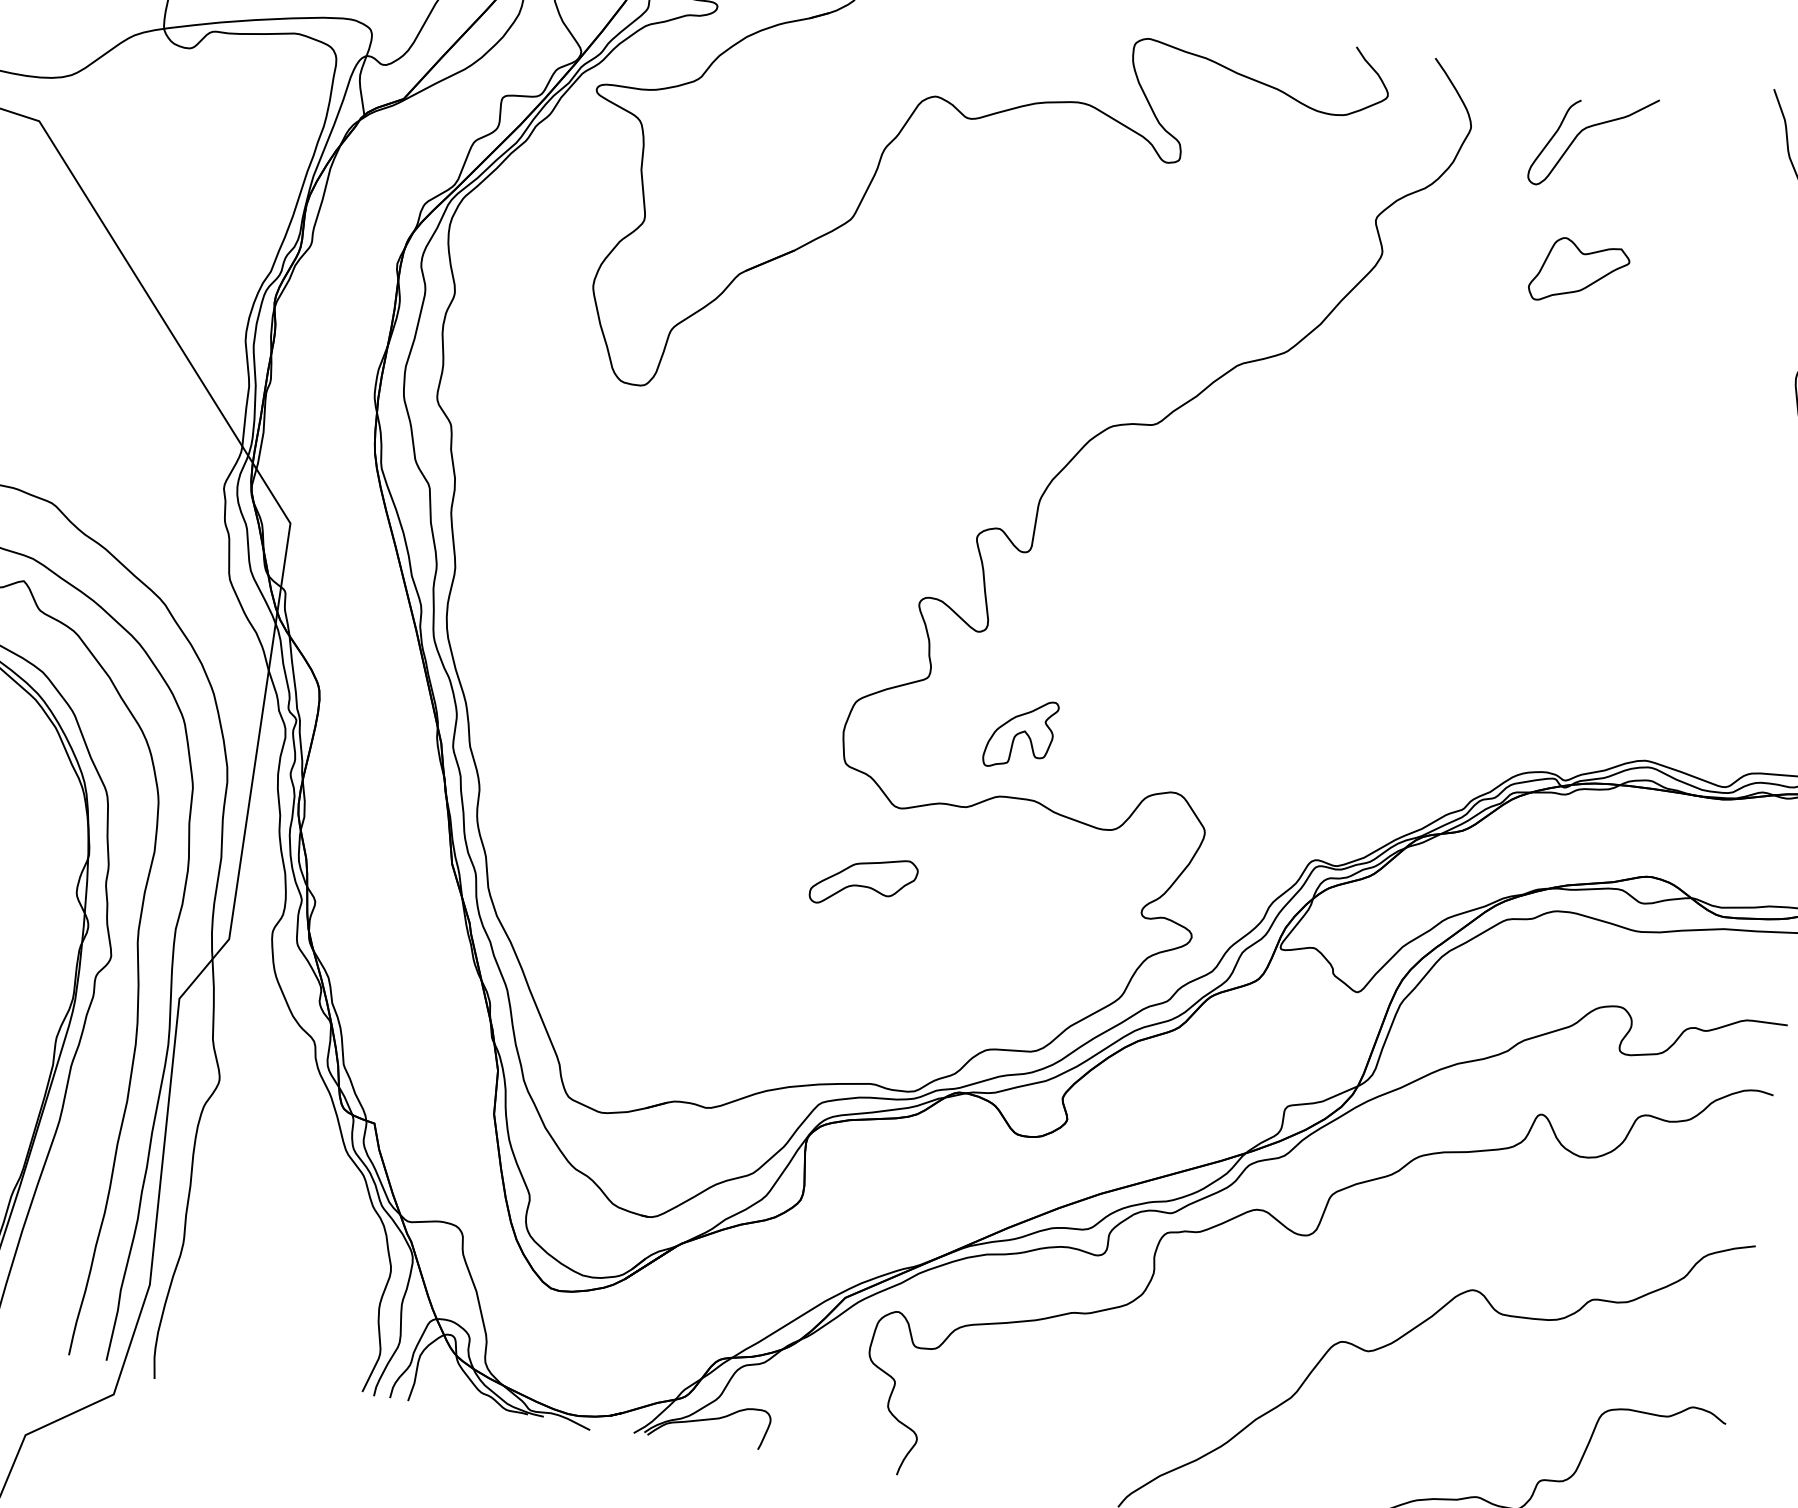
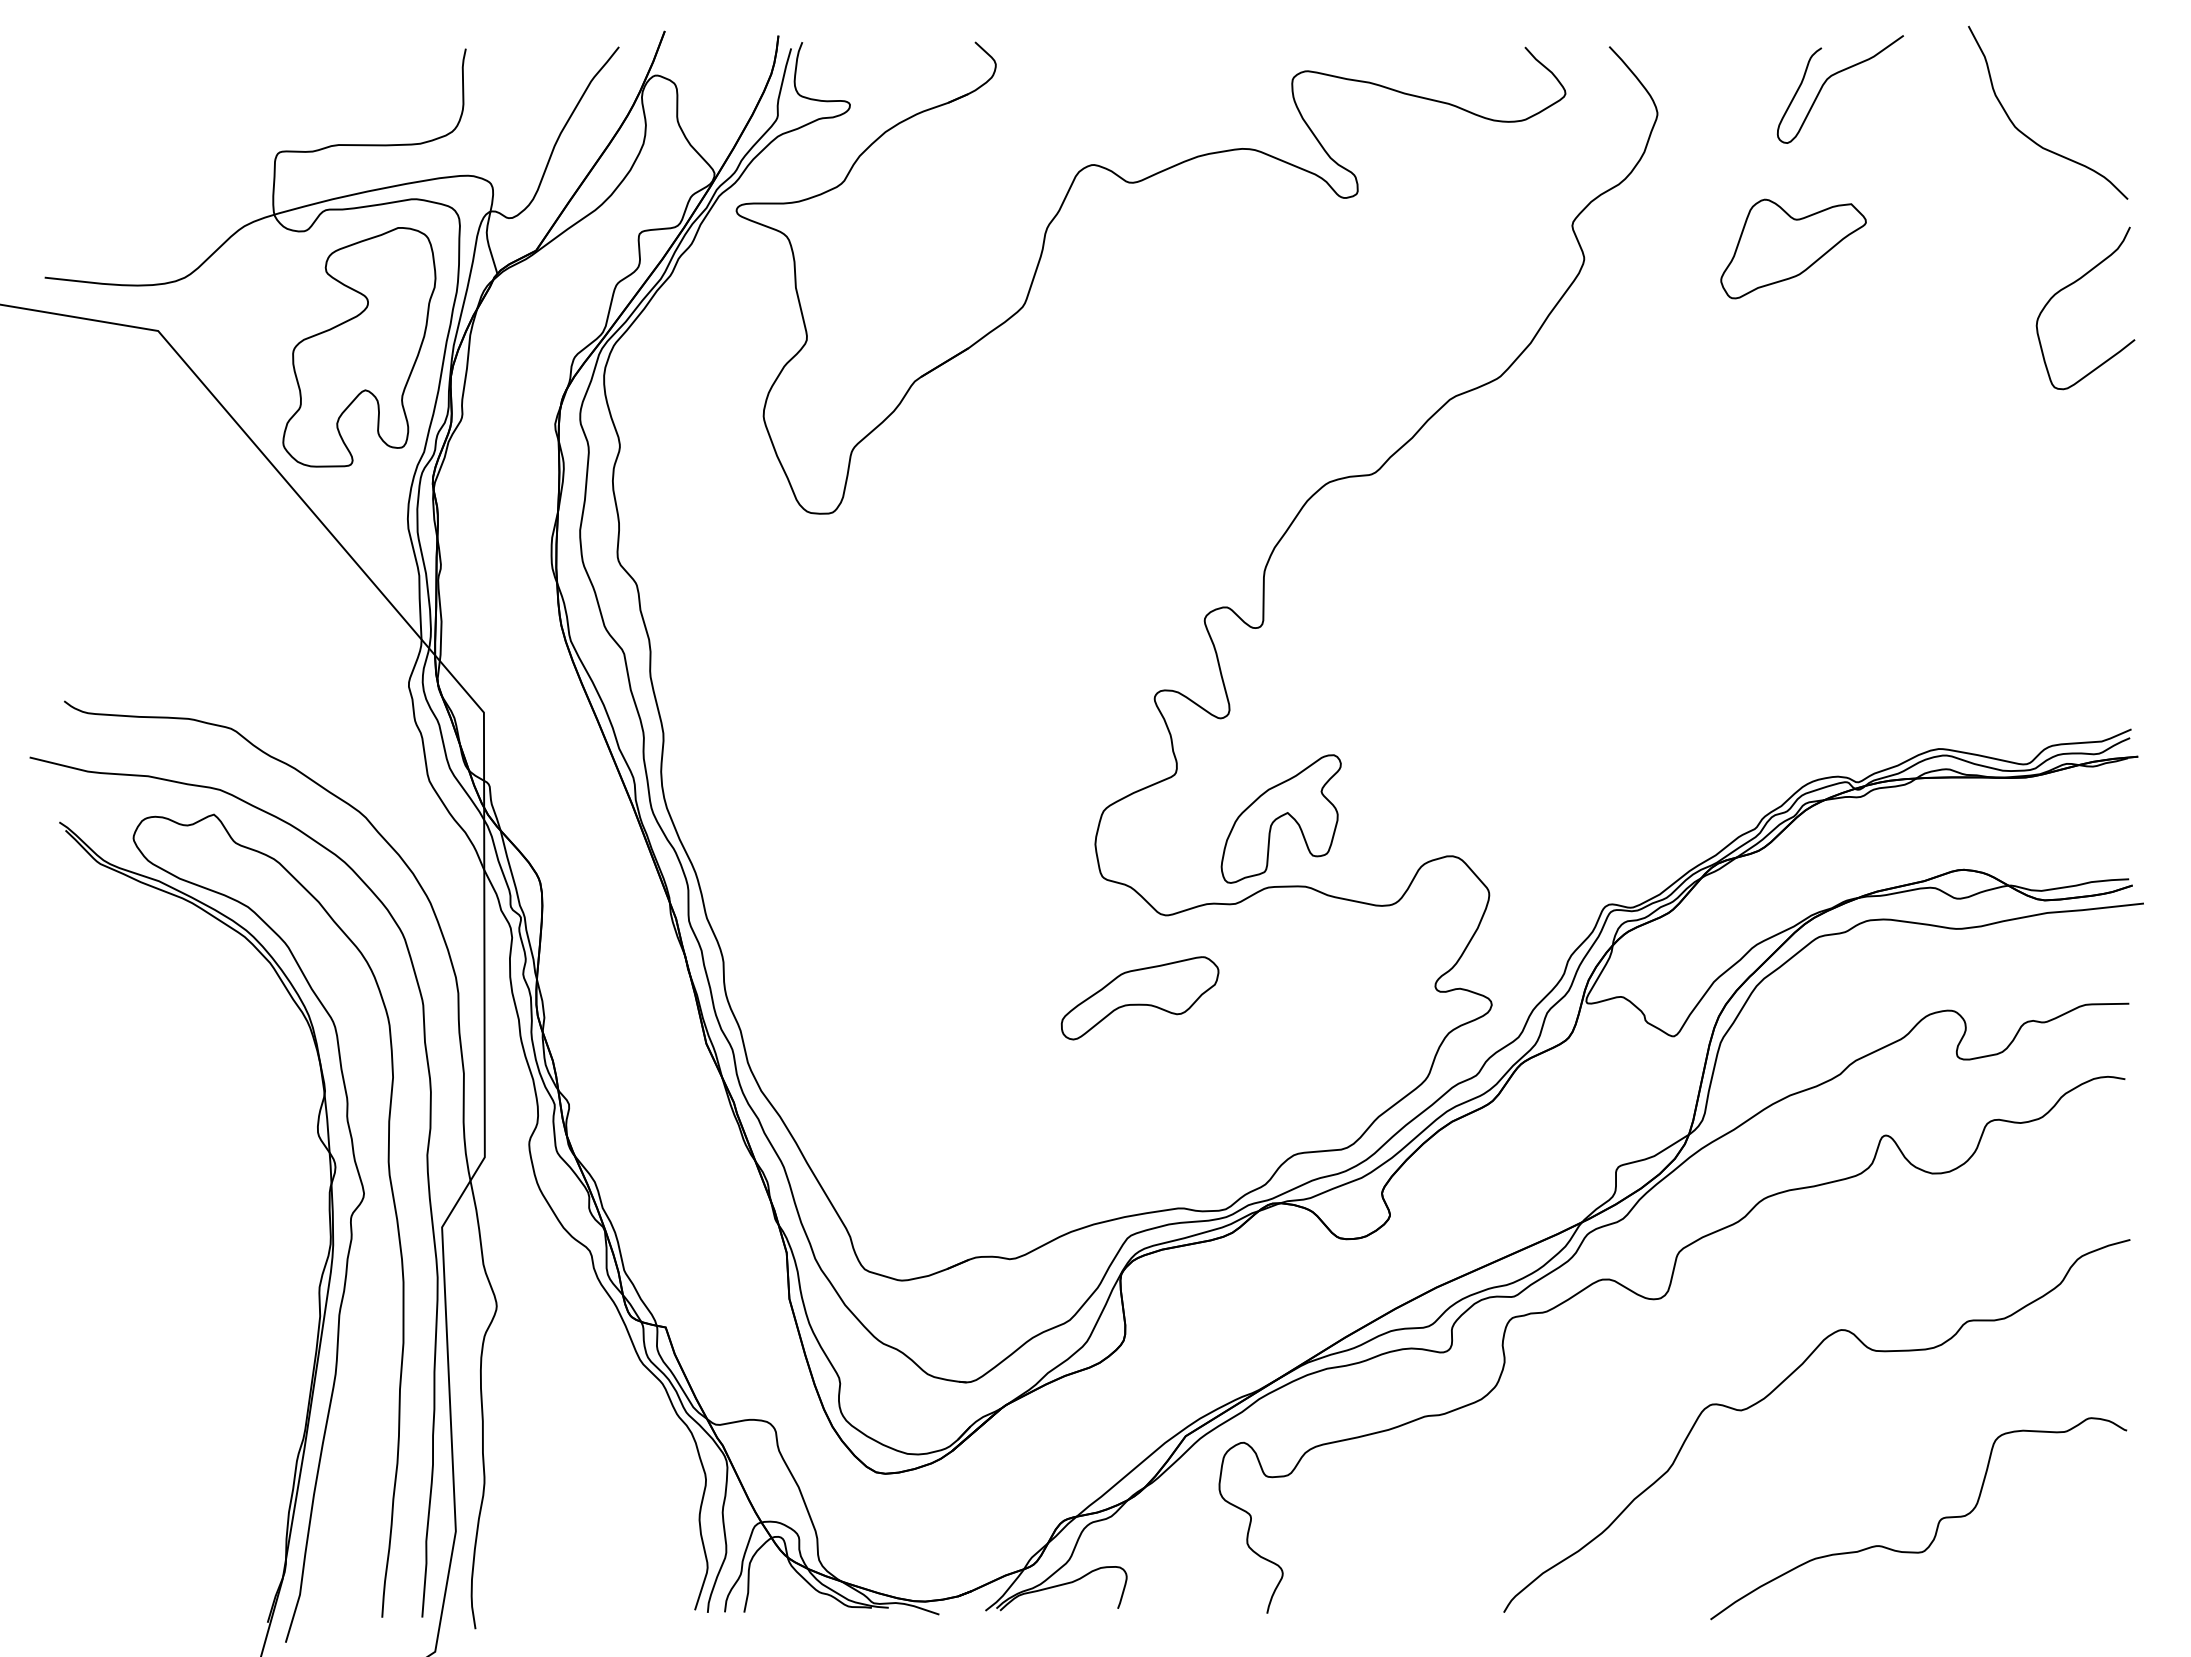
curve: (1587, 128) -> (1832, 76), moved
part: (225, 164) -> (359, 347), added
part: (1579, 272) -> (1793, 248), size x1.43
part: (1020, 733) -> (1280, 818), size x1.67
part: (863, 882) -> (1139, 998), size x1.43

